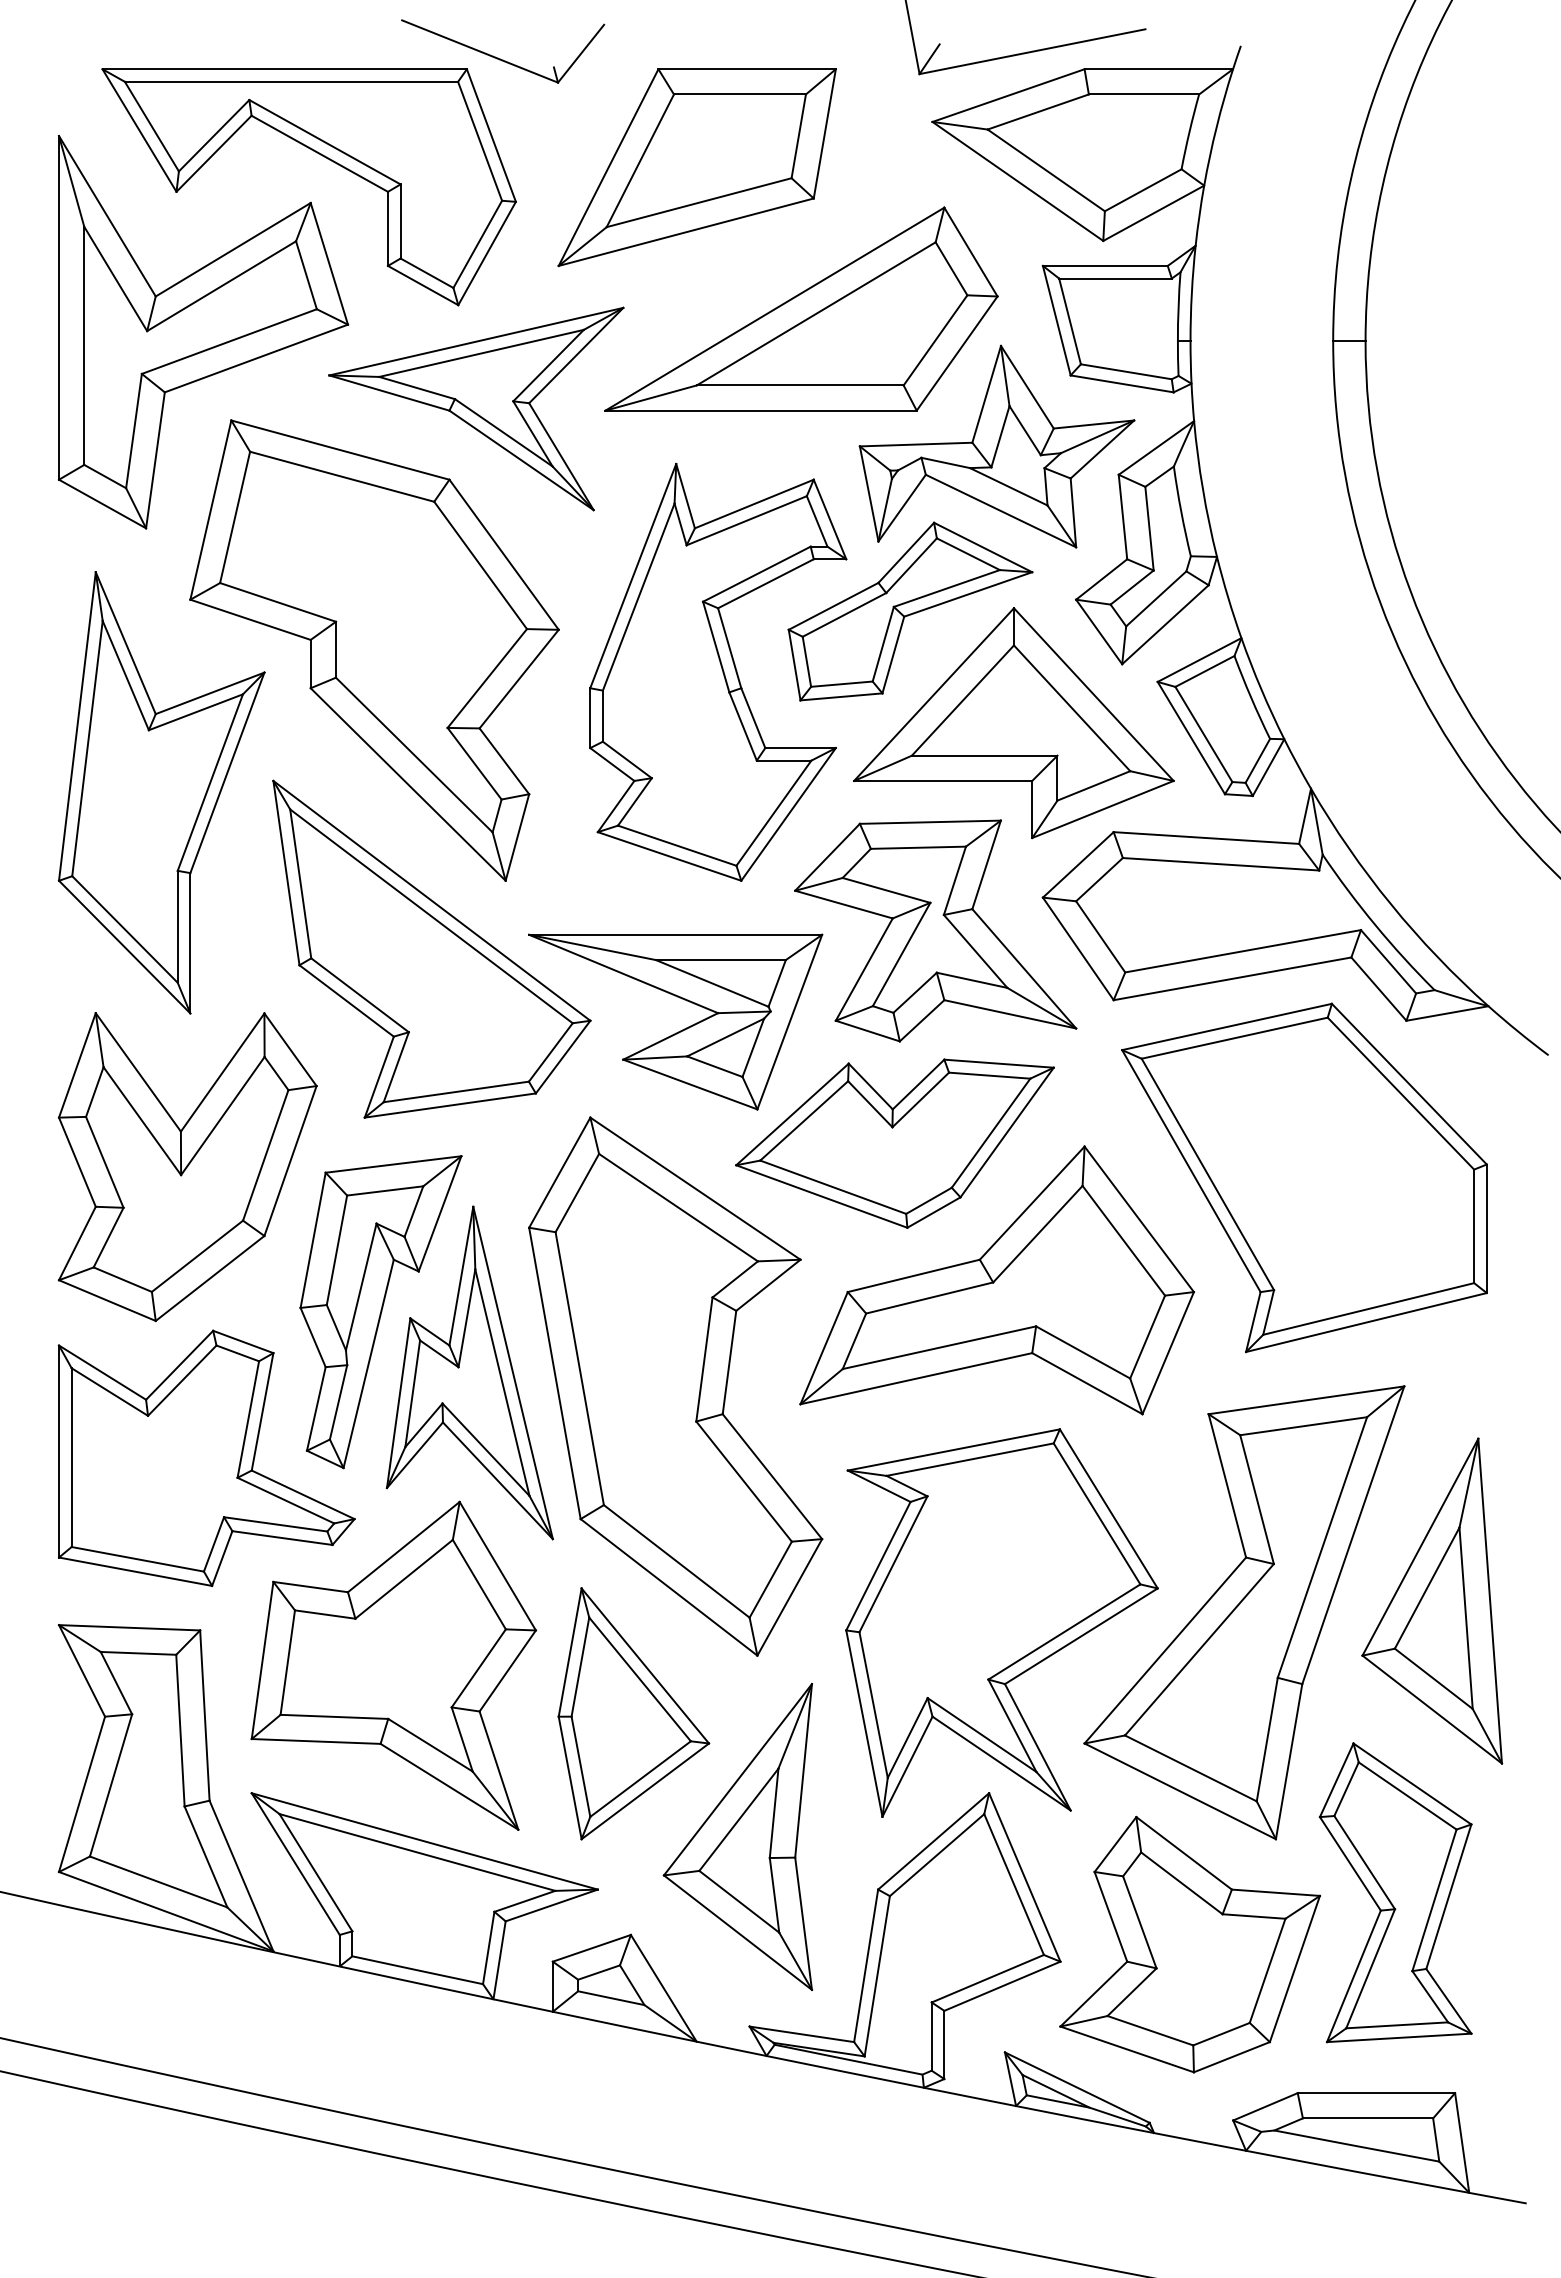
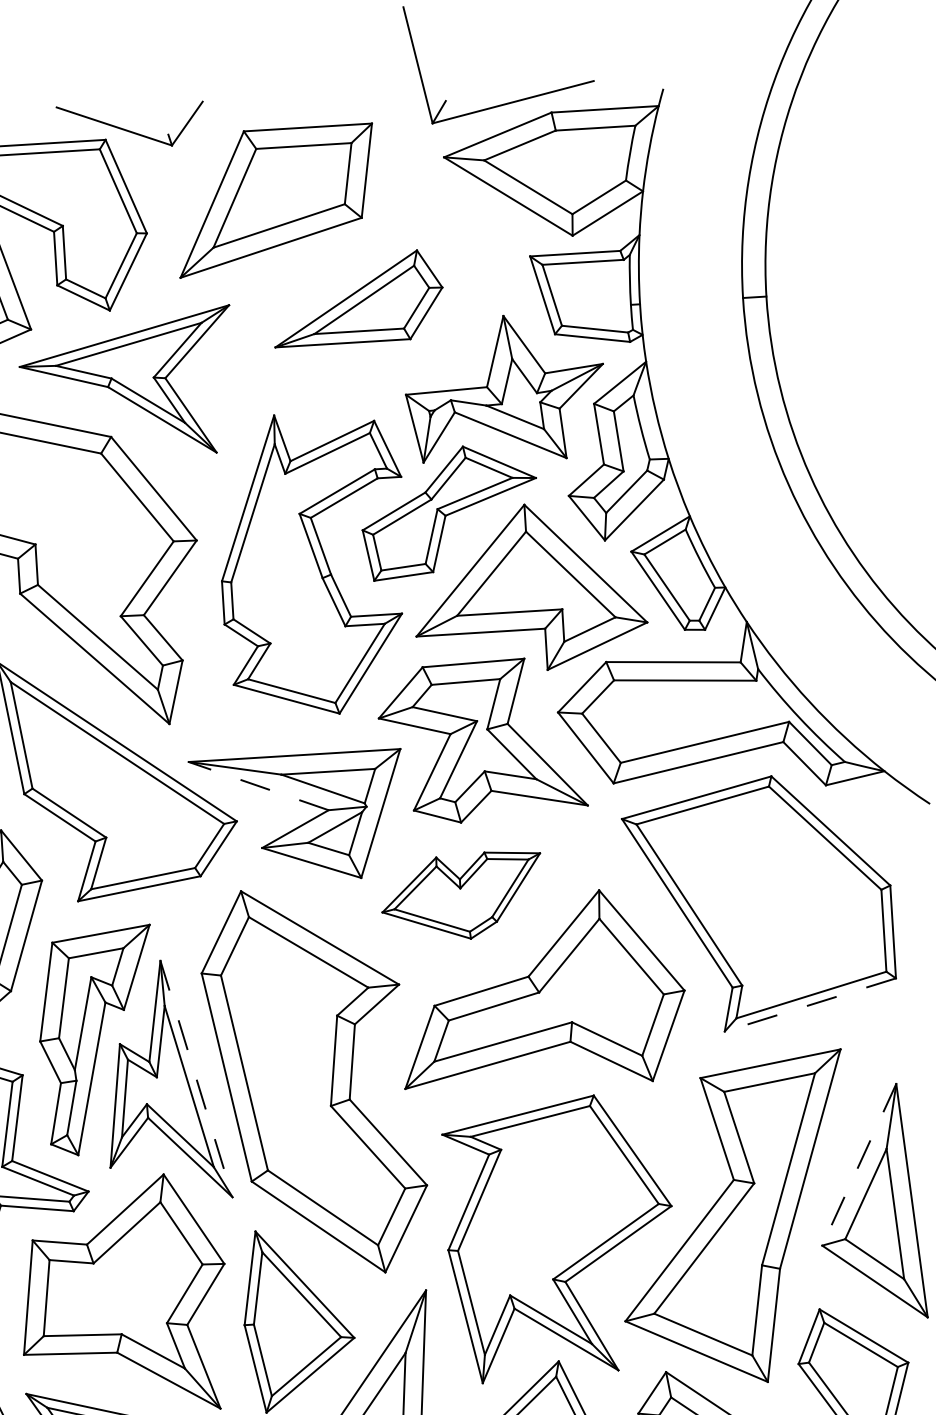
part: (801, 308) -> (357, 297), size x0.6
line: (623, 973) -> (258, 785), solid -> dashed
part: (894, 1143) -> (461, 896), size x0.7
line: (1366, 1322) -> (810, 1004), solid -> dashed
line: (513, 1372) -> (196, 1078), solid -> dashed
line: (1420, 1547) -> (859, 1164), solid -> dashed

